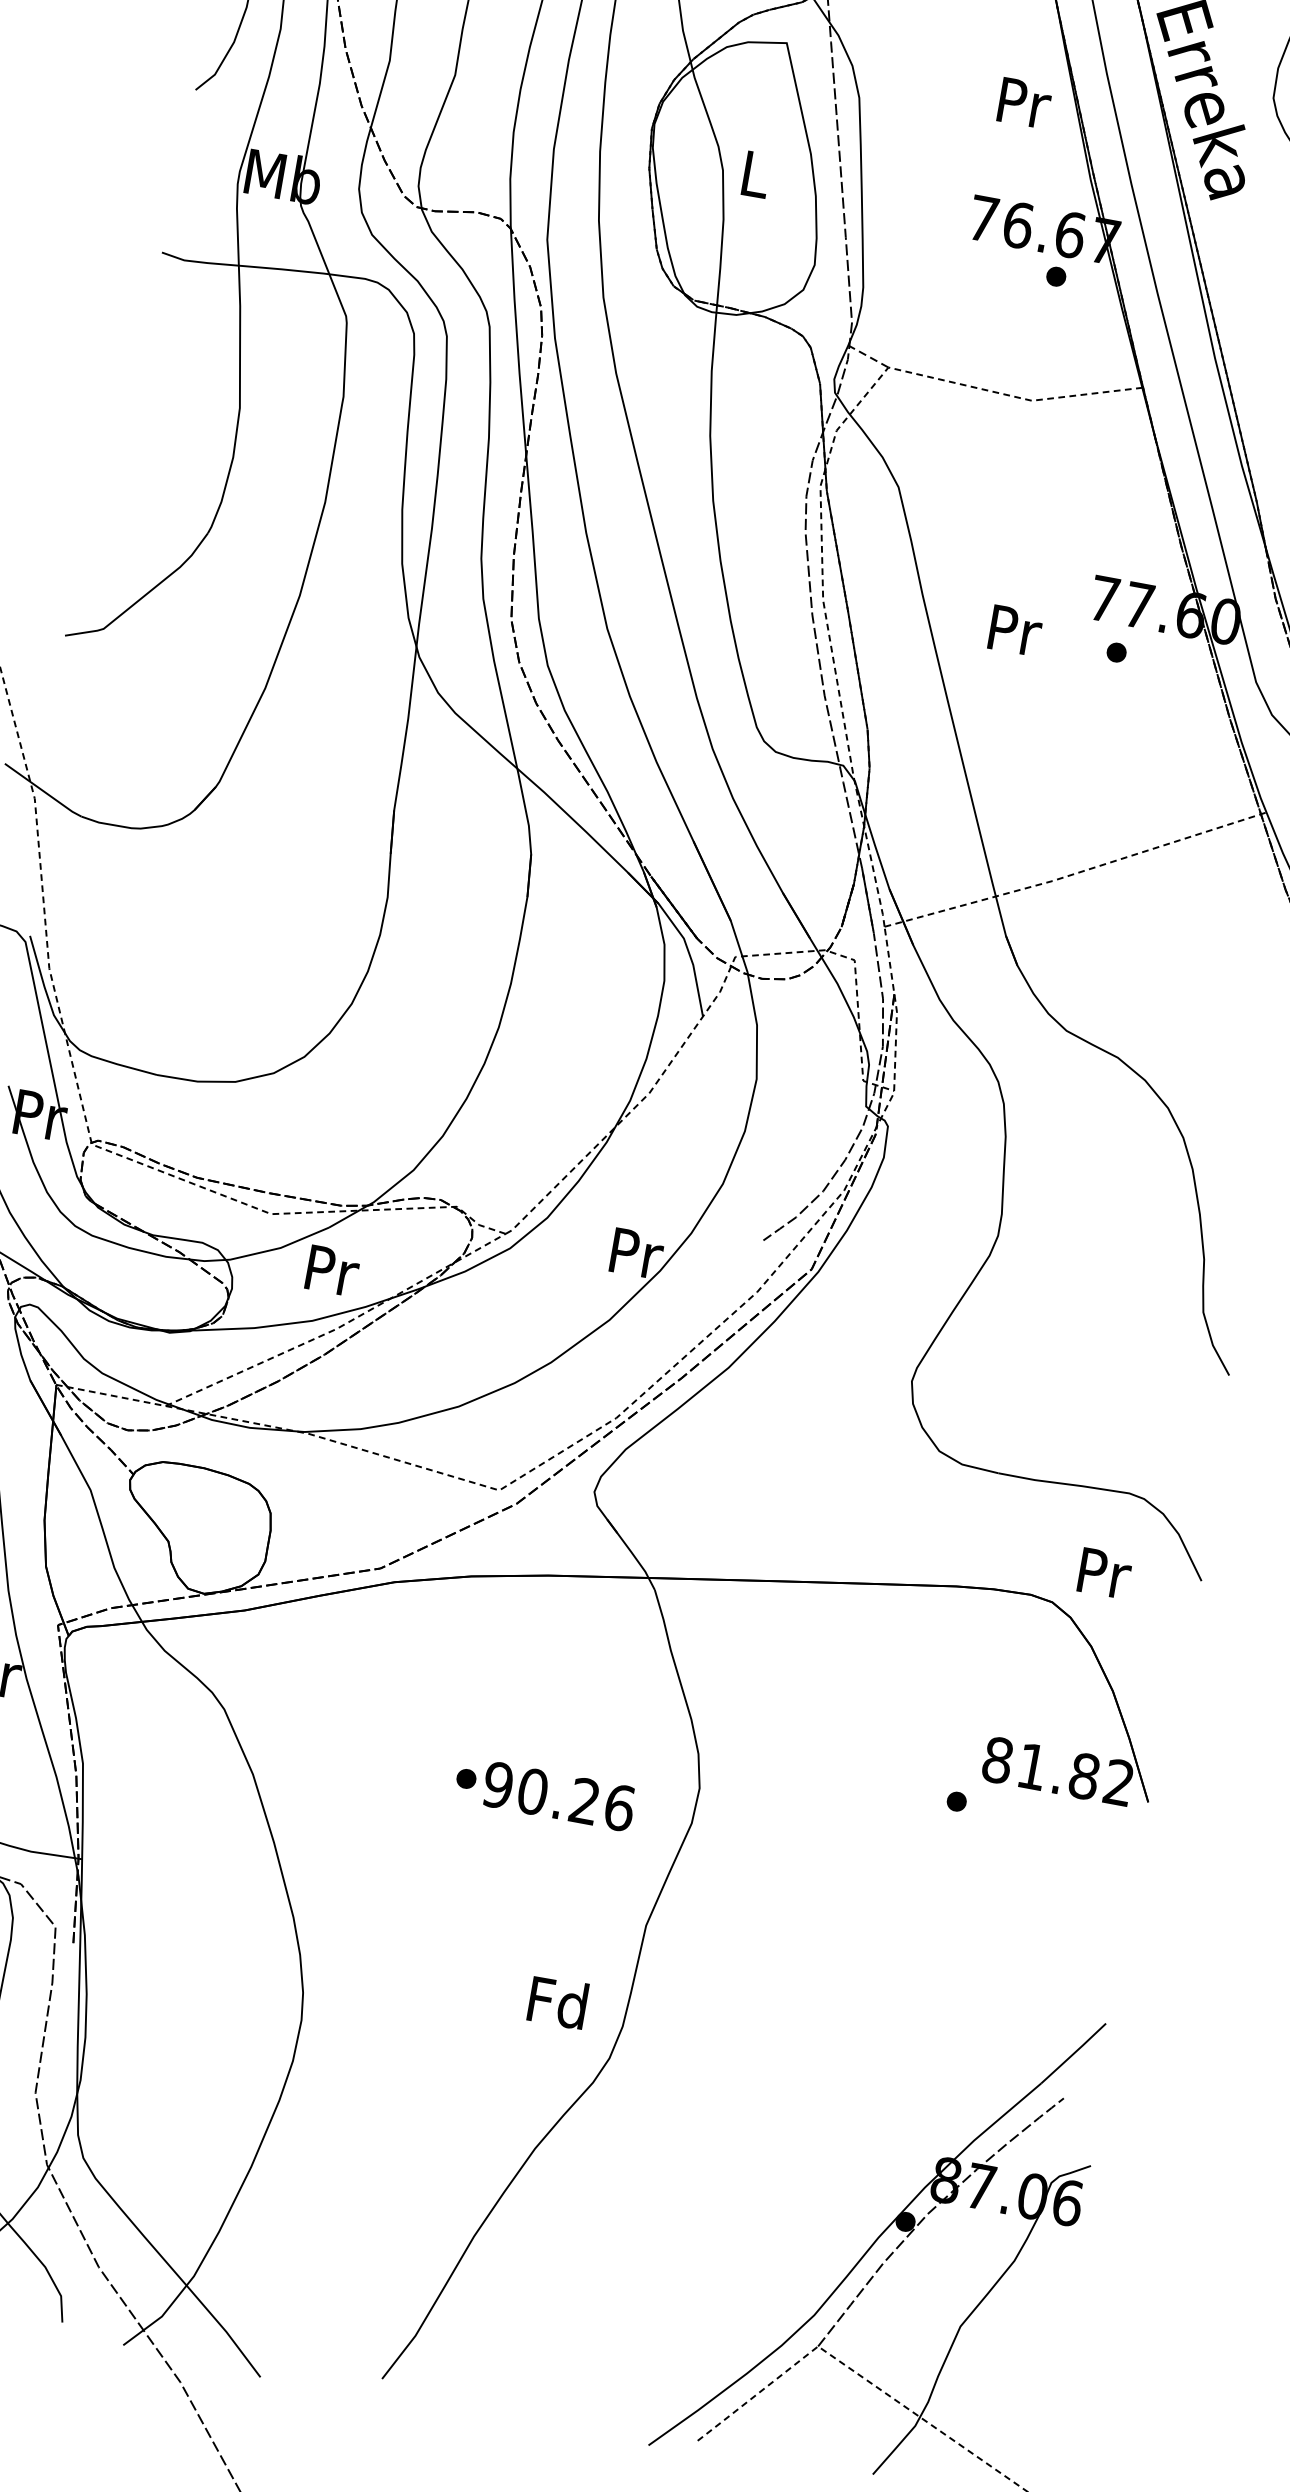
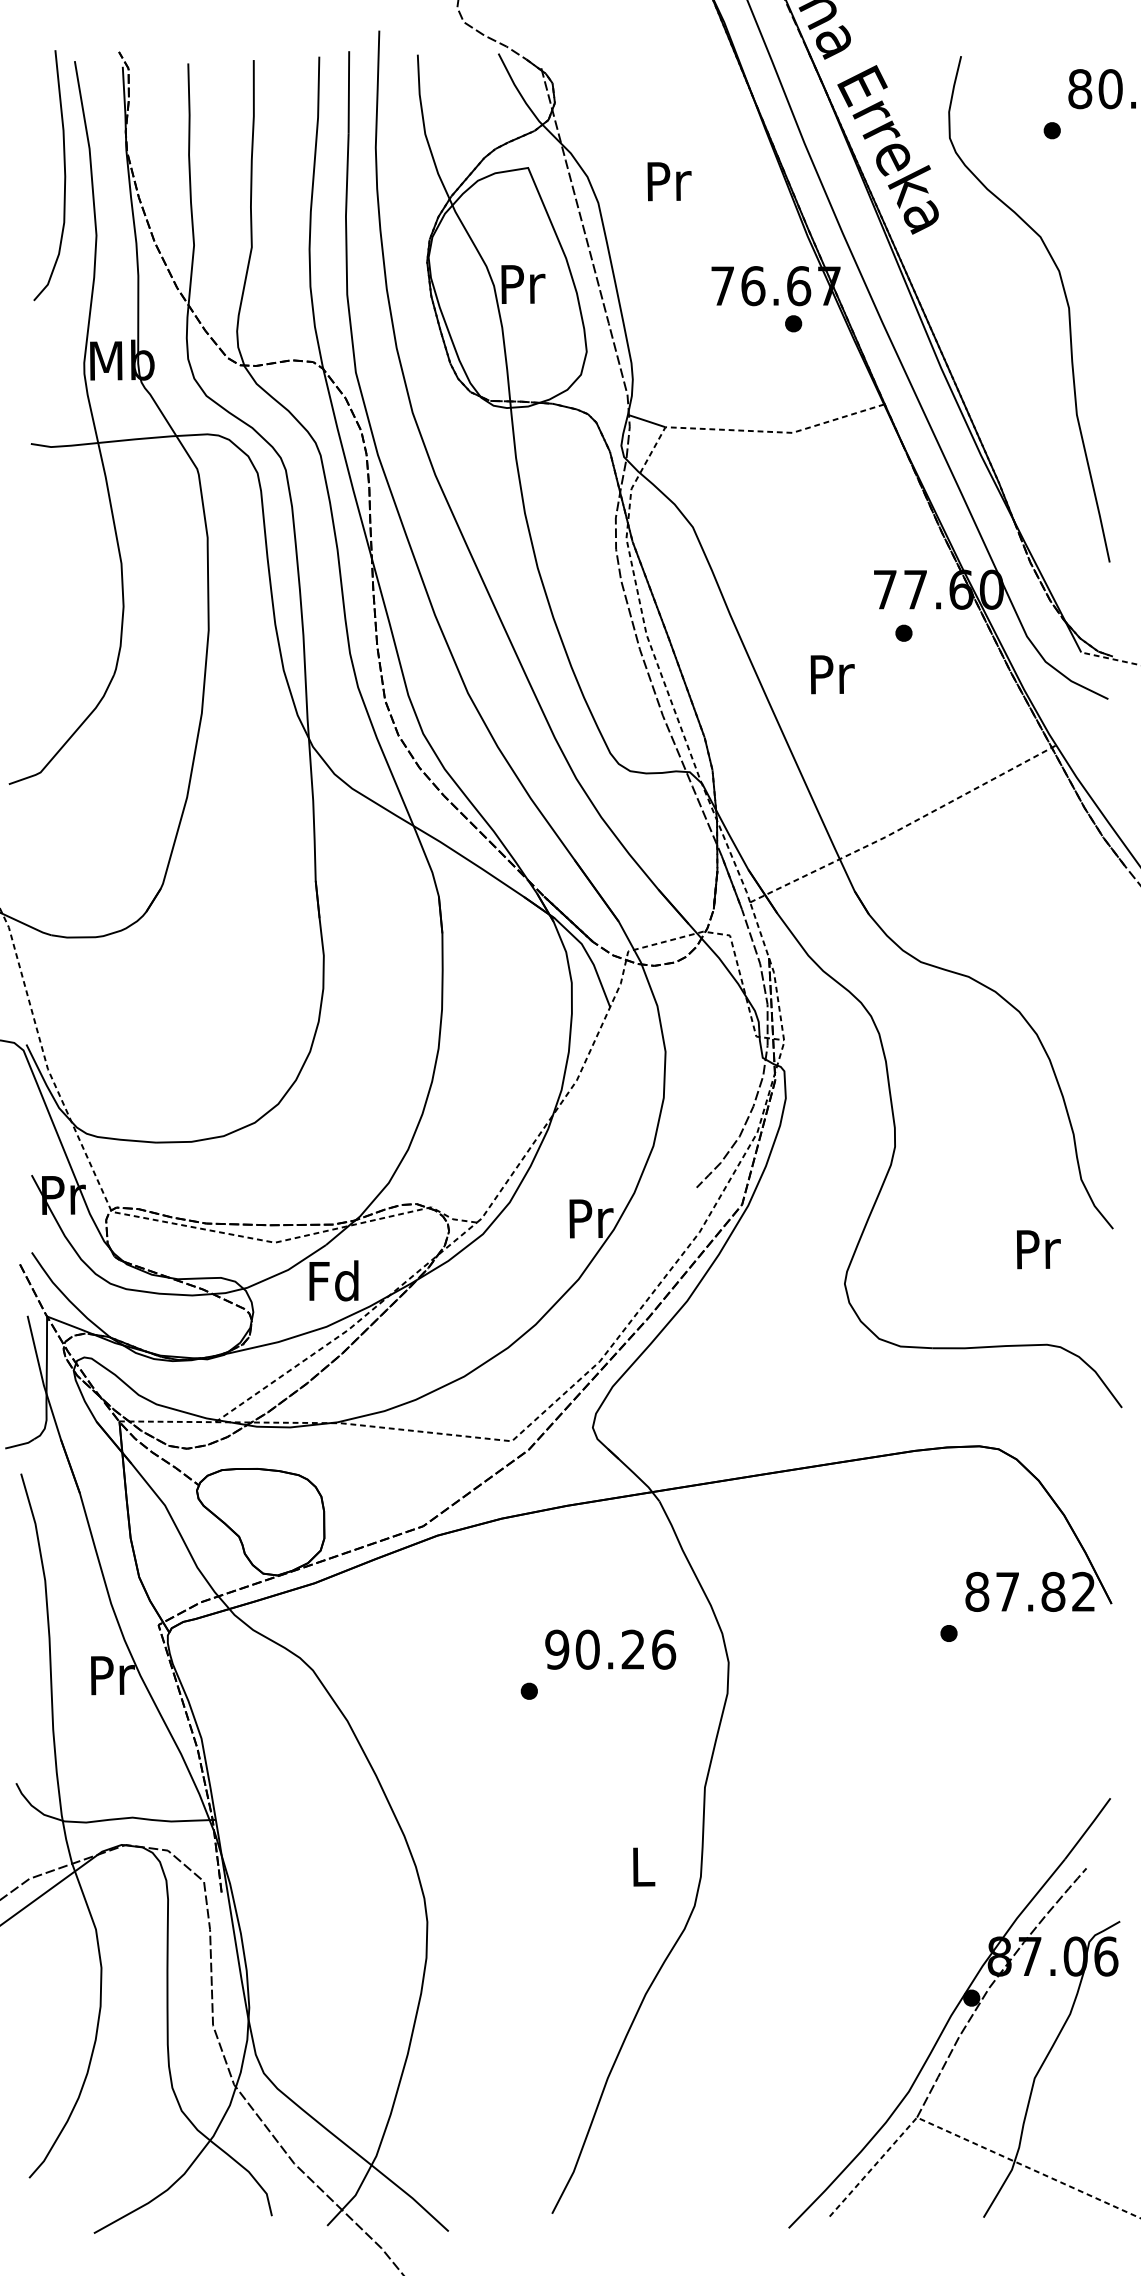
text: (1024, 103) -> (669, 181), moved
text: (756, 174) -> (523, 284), L -> Pr
line: (869, 357) -> (647, 421), dashed -> solid
text: (1015, 630) -> (832, 674), moved
text: (330, 1269) -> (333, 1280), Pr -> Fd
text: (1104, 1573) -> (1038, 1249), moved
text: (1032, 1766) -> (1007, 1591), 81.82 -> 87.82
text: (558, 1796) -> (610, 1649), moved
text: (557, 2002) -> (641, 1866), Fd -> L

